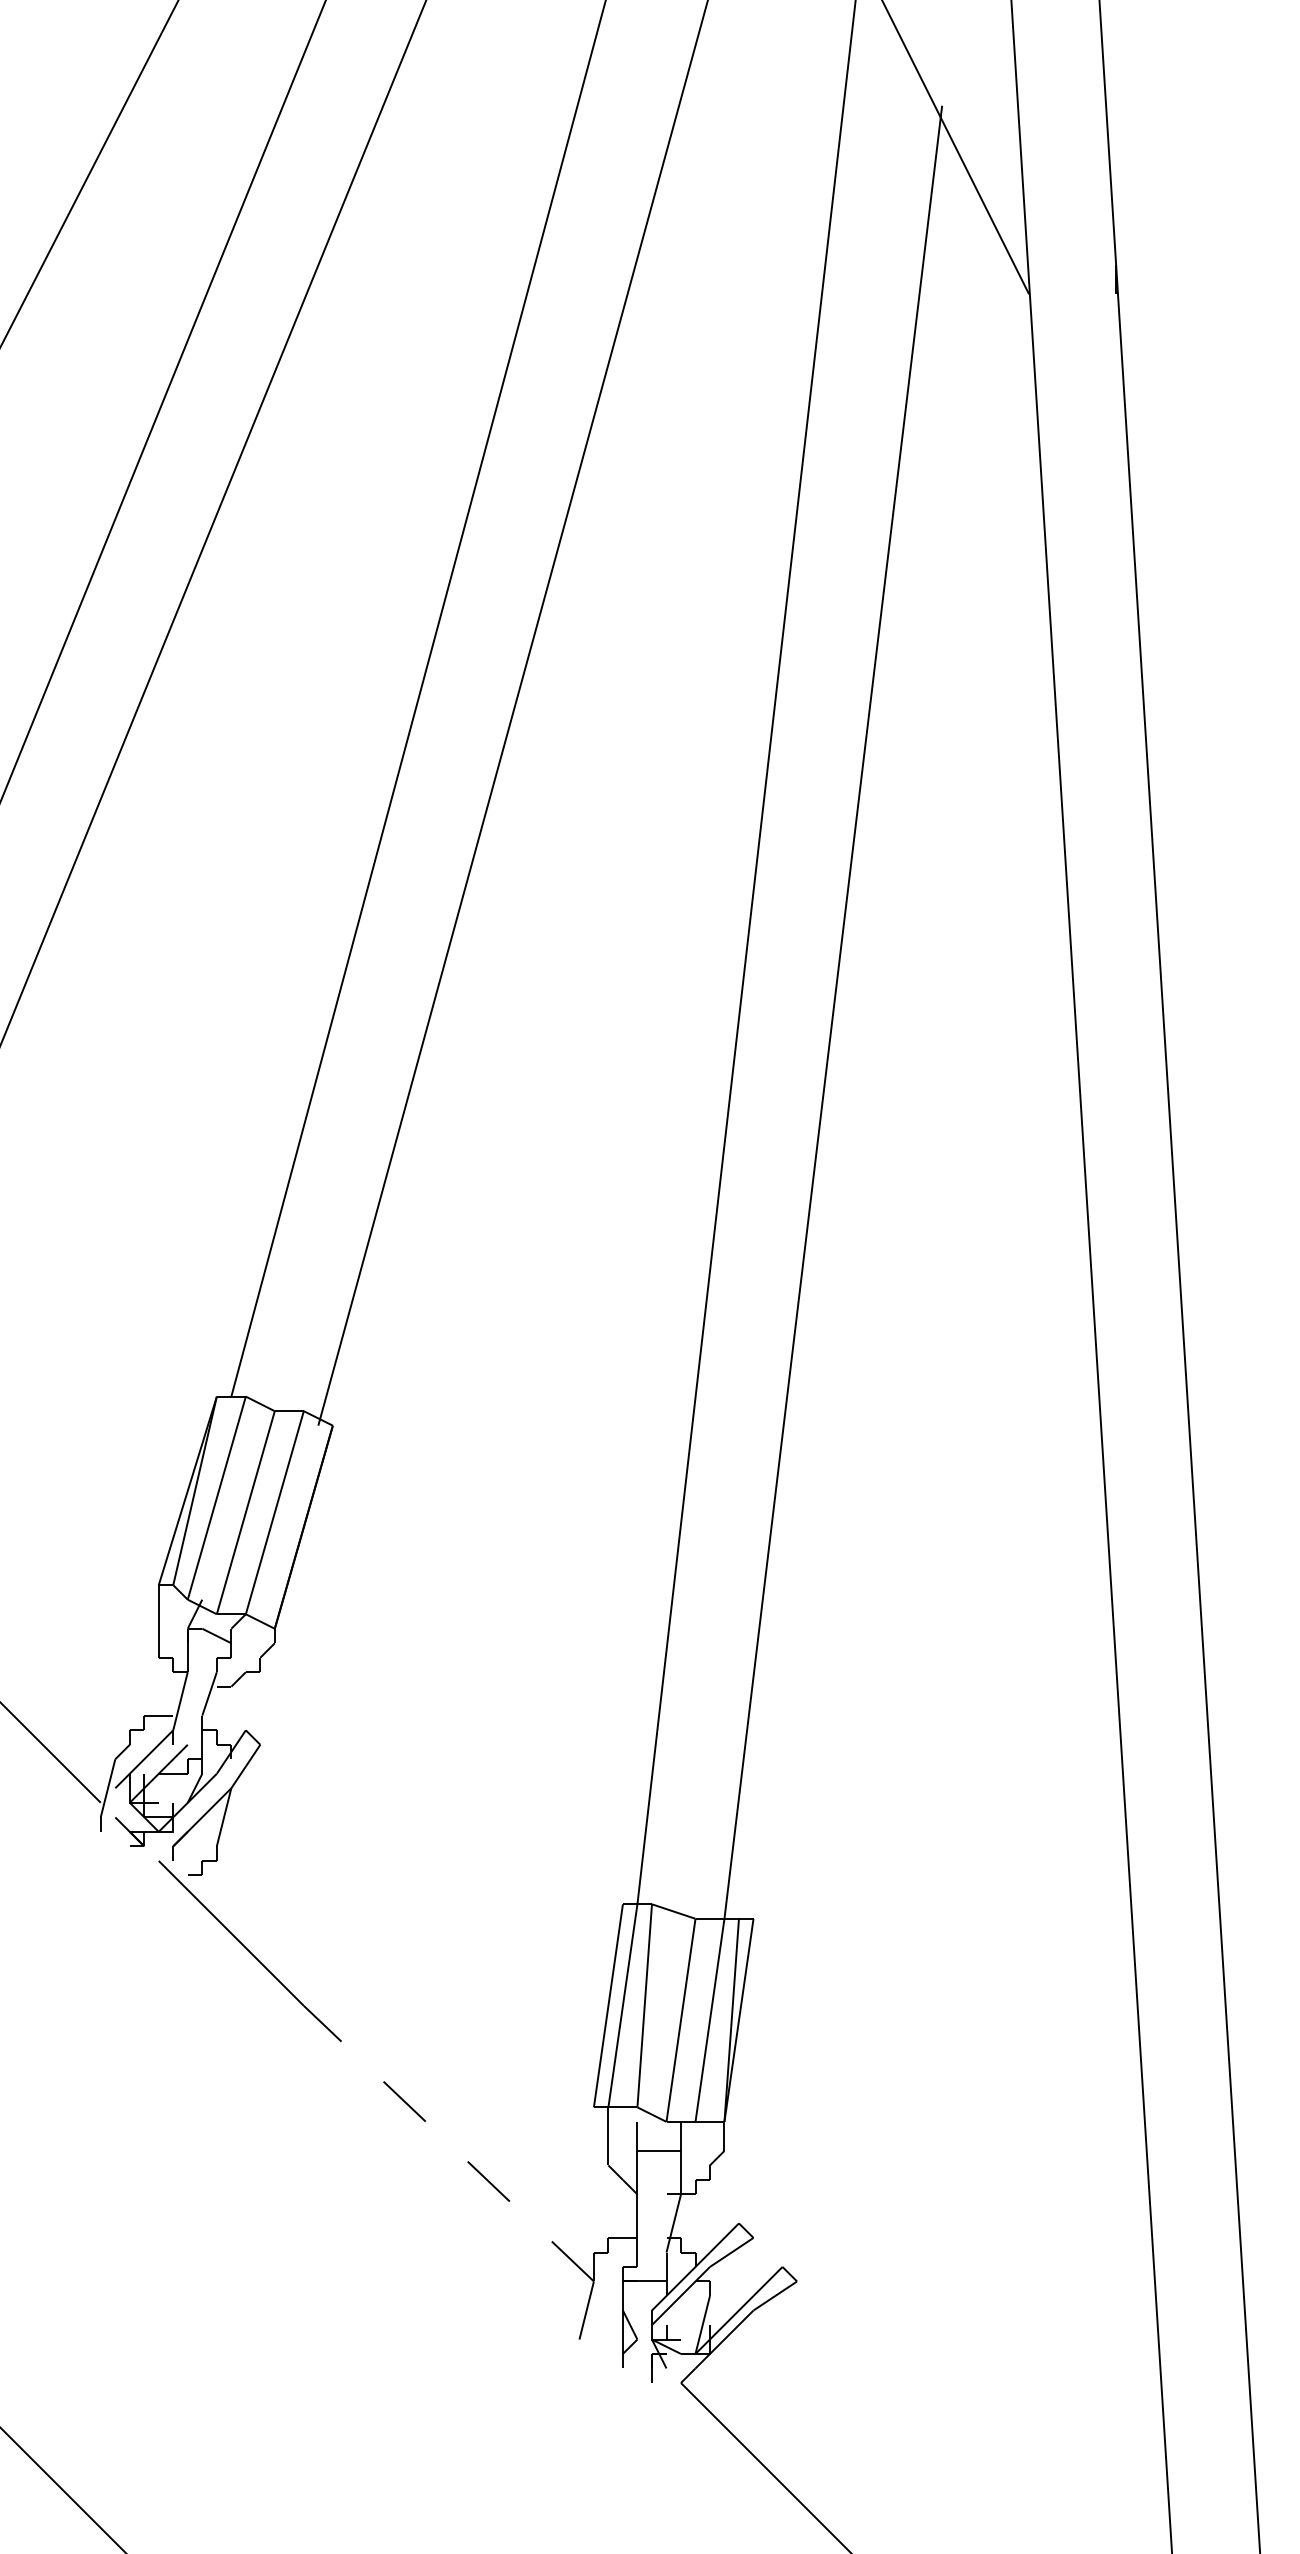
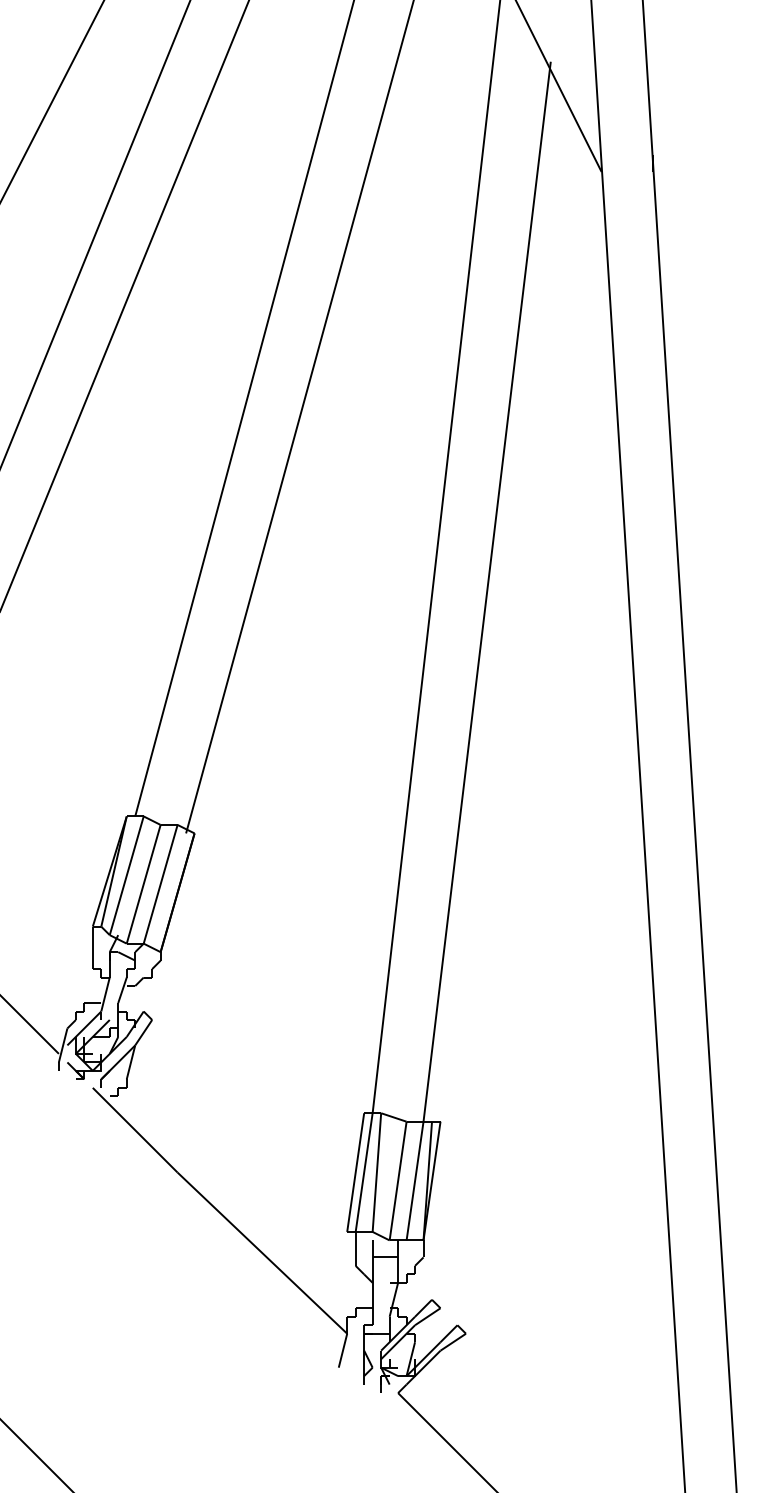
line: (449, 2144) -> (262, 1253), dashed -> solid

